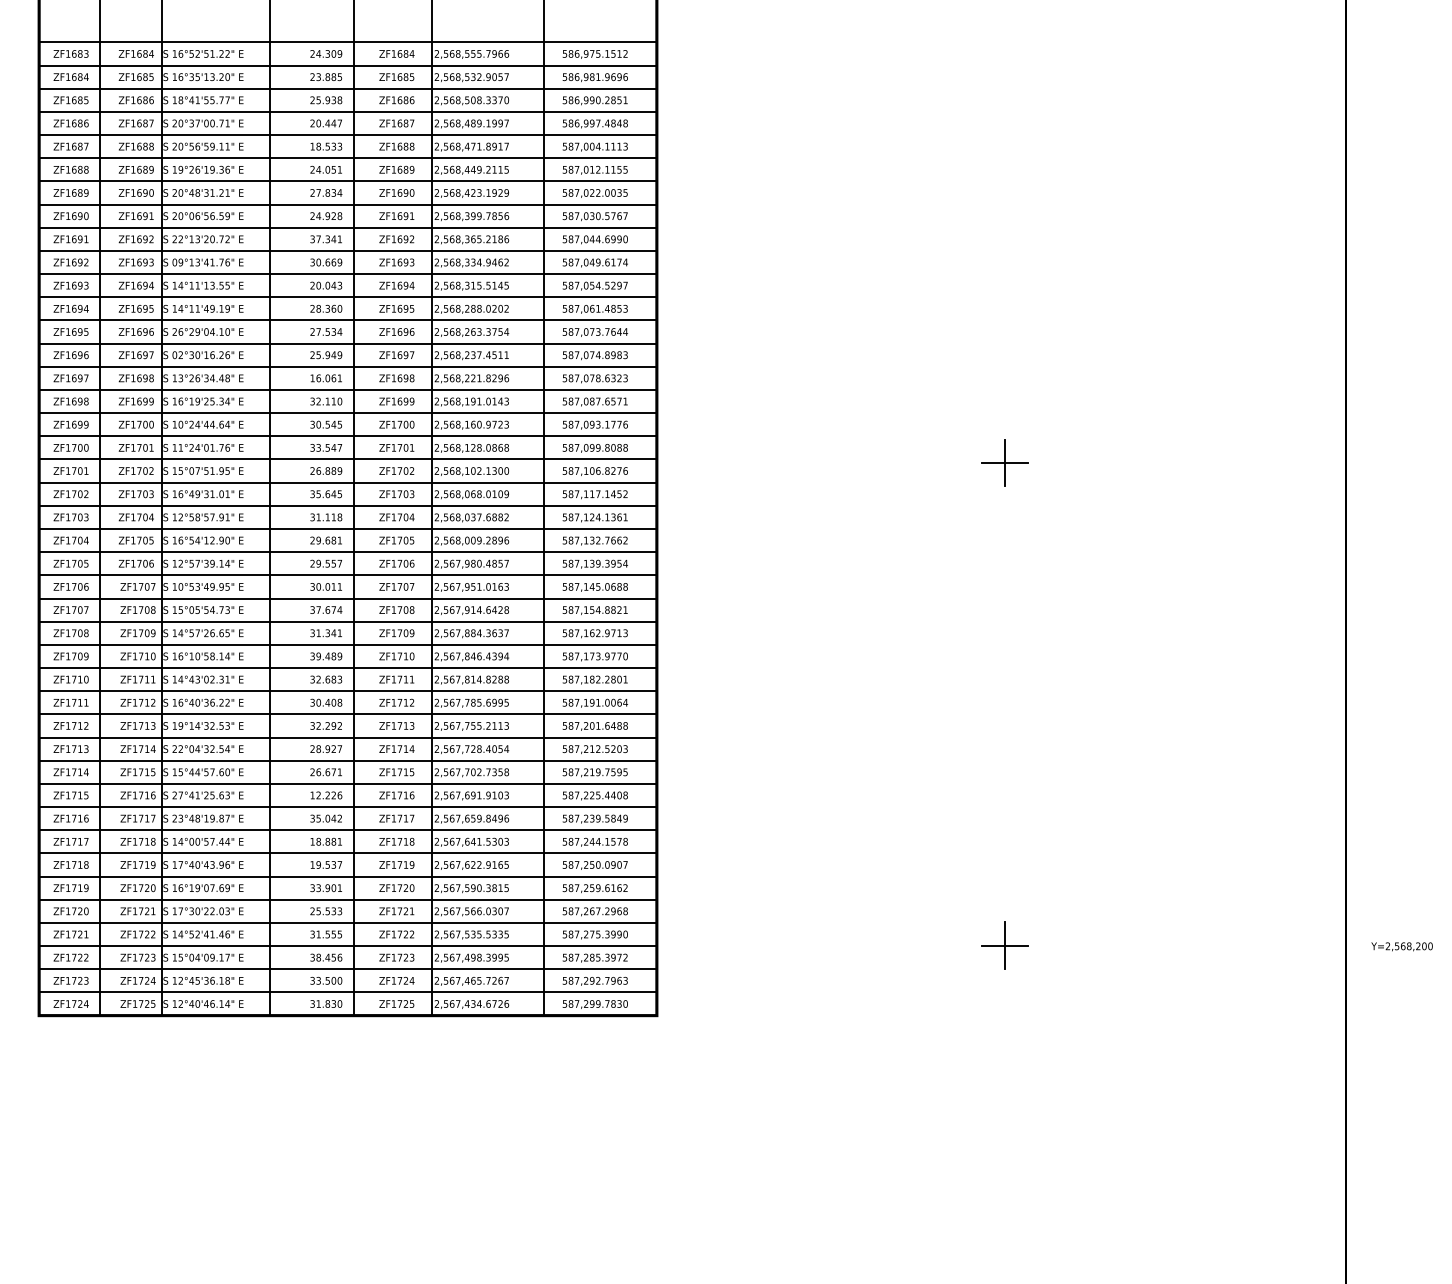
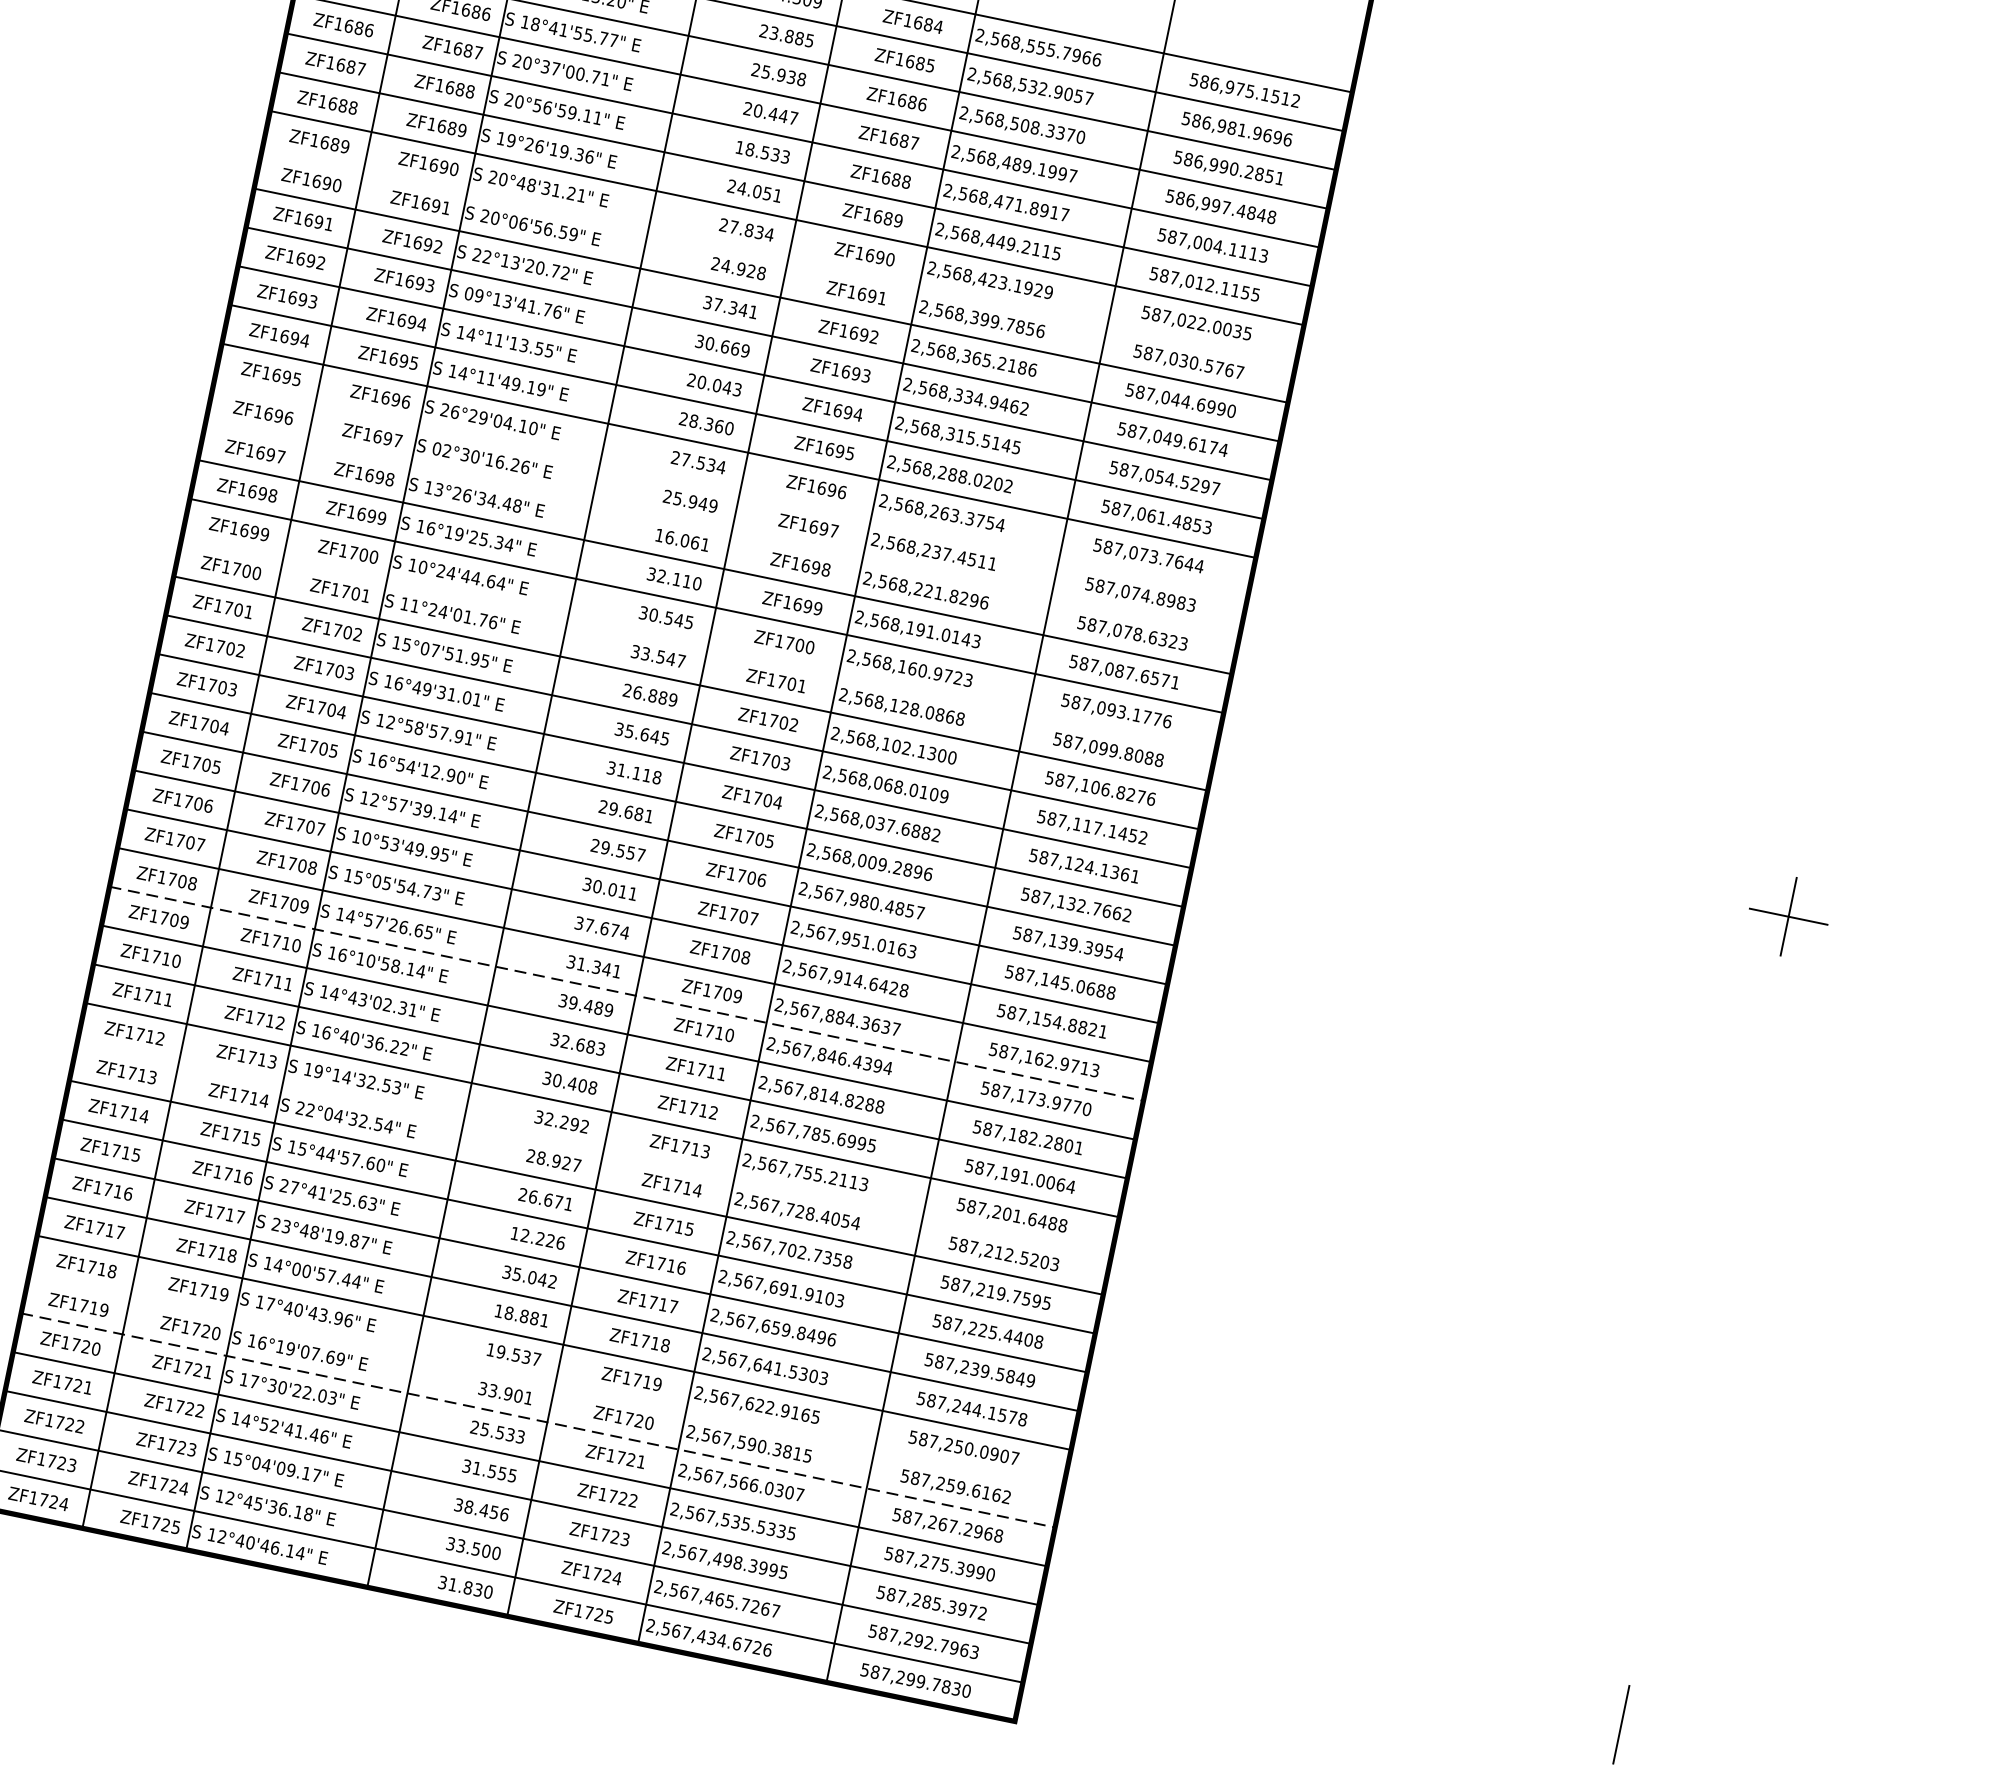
line: (347, 204) -> (778, 256), removed
line: (347, 343) -> (730, 489), removed
line: (347, 366) -> (722, 527), removed
line: (347, 436) -> (697, 644), removed
line: (348, 644) -> (627, 993), solid -> dashed
line: (347, 737) -> (593, 1148), removed
line: (347, 876) -> (545, 1381), removed
line: (348, 899) -> (539, 1420), solid -> dashed
line: (1004, 945) -> (1621, 1724), removed

